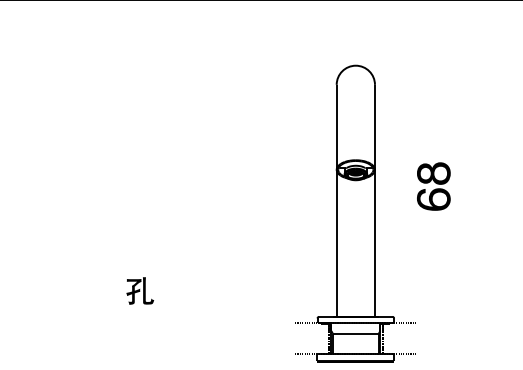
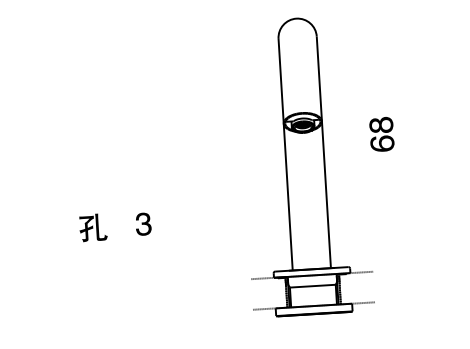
part: (434, 186) -> (382, 134), size x0.71
fill: (190, 261) -> (143, 224), added
part: (140, 290) -> (93, 227), moved

